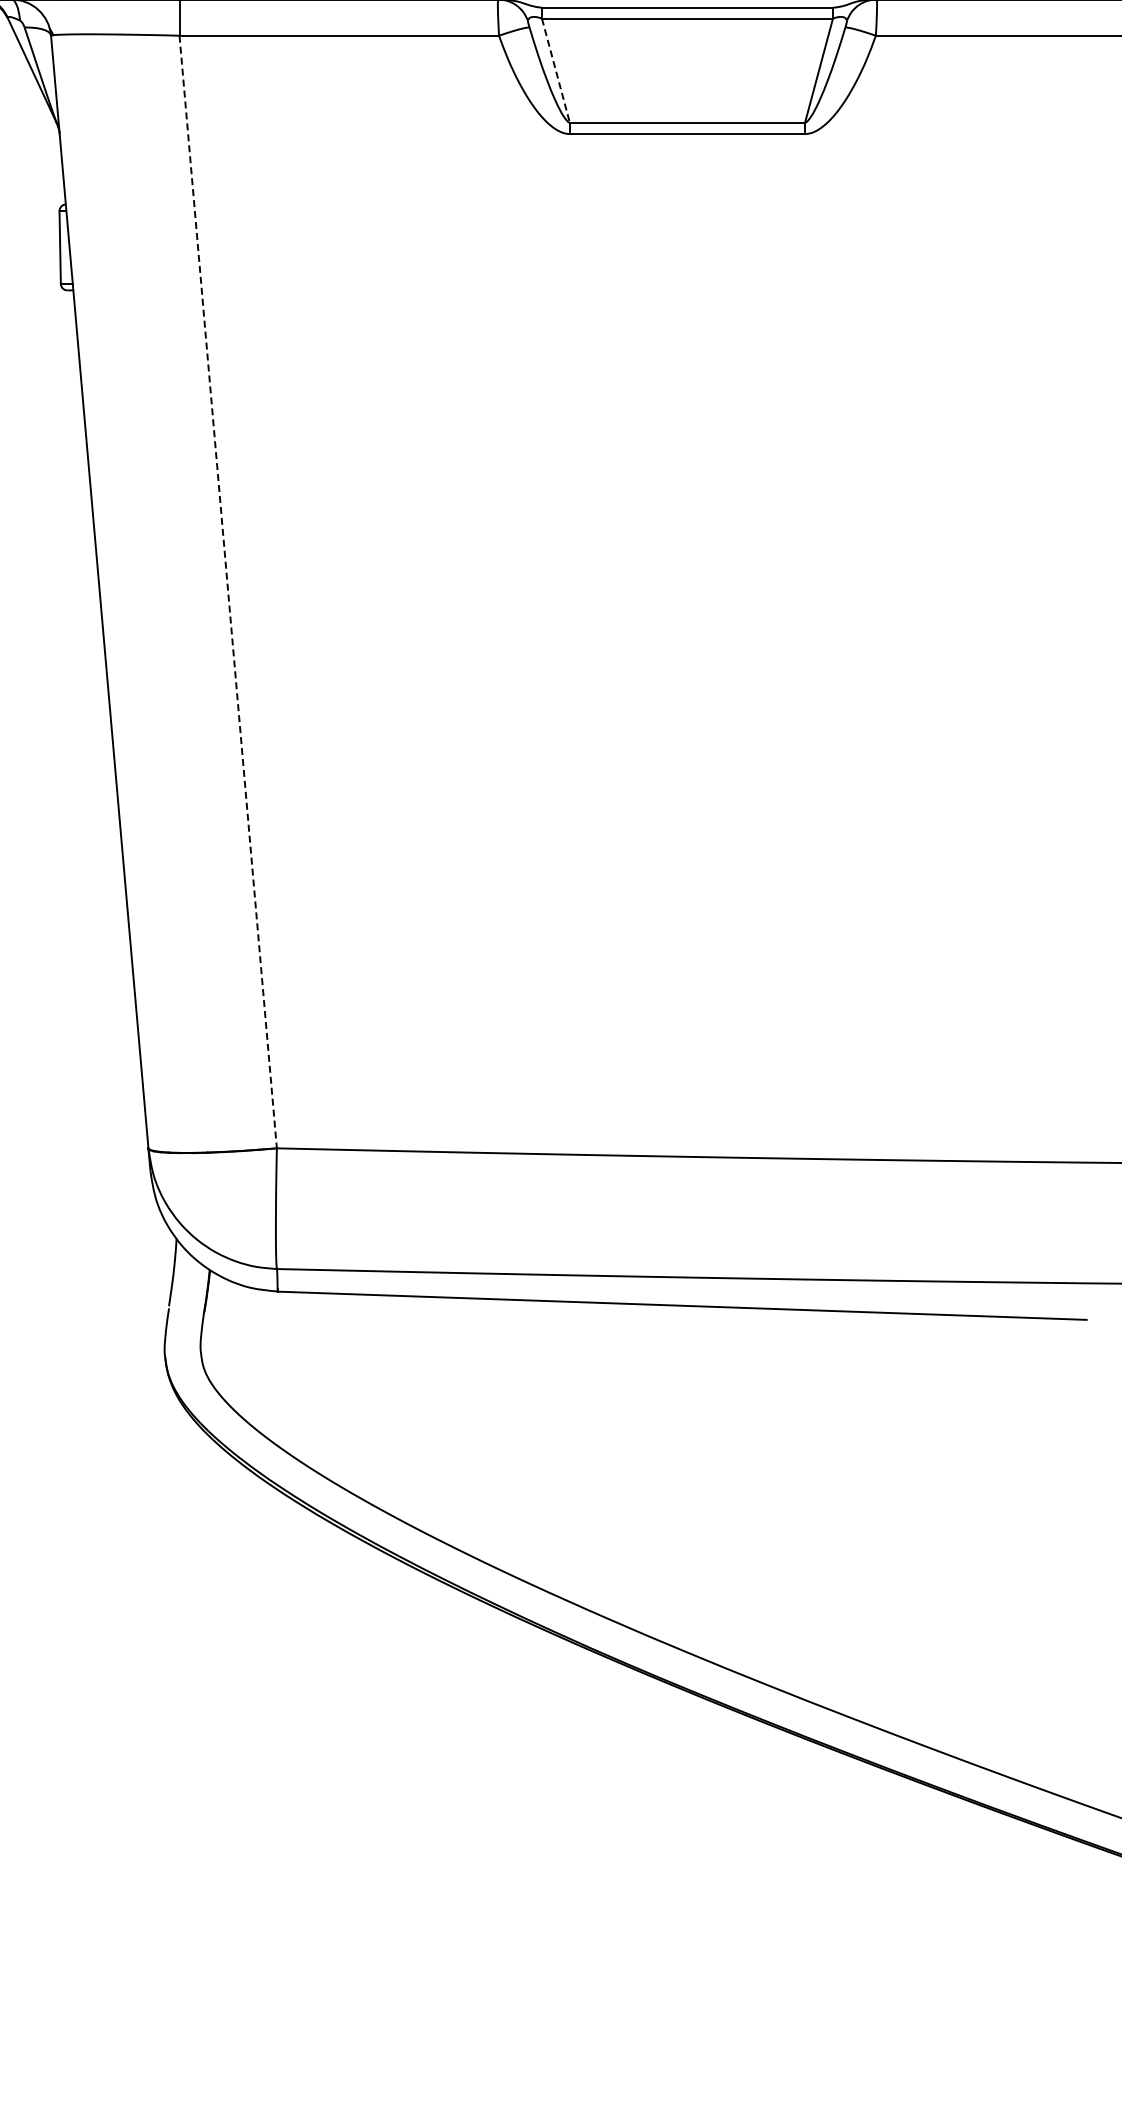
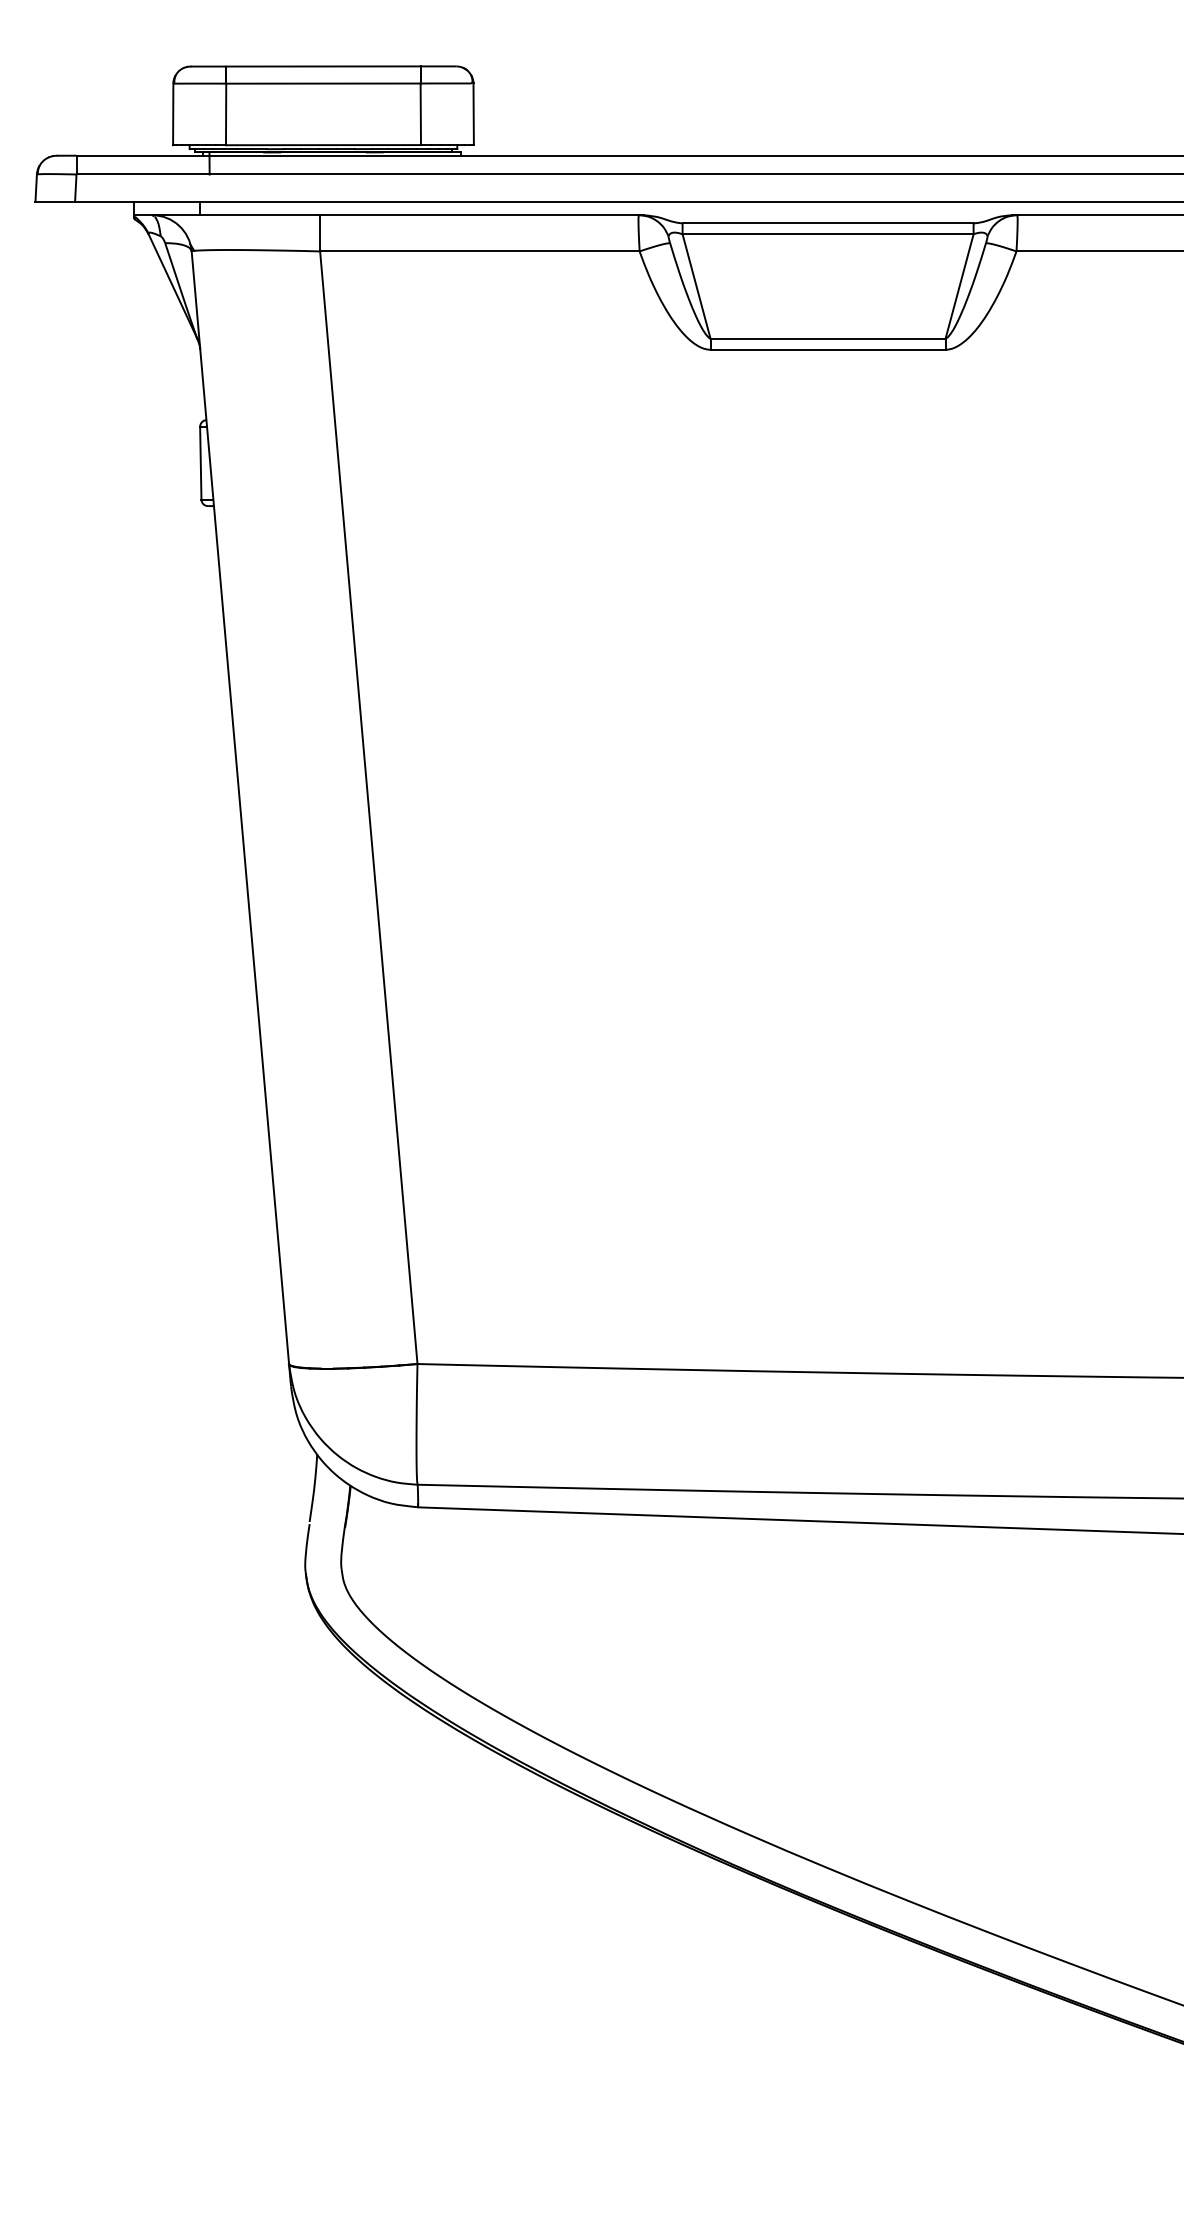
line: (555, 71) -> (696, 287), dashed -> solid
line: (227, 592) -> (368, 808), dashed -> solid

